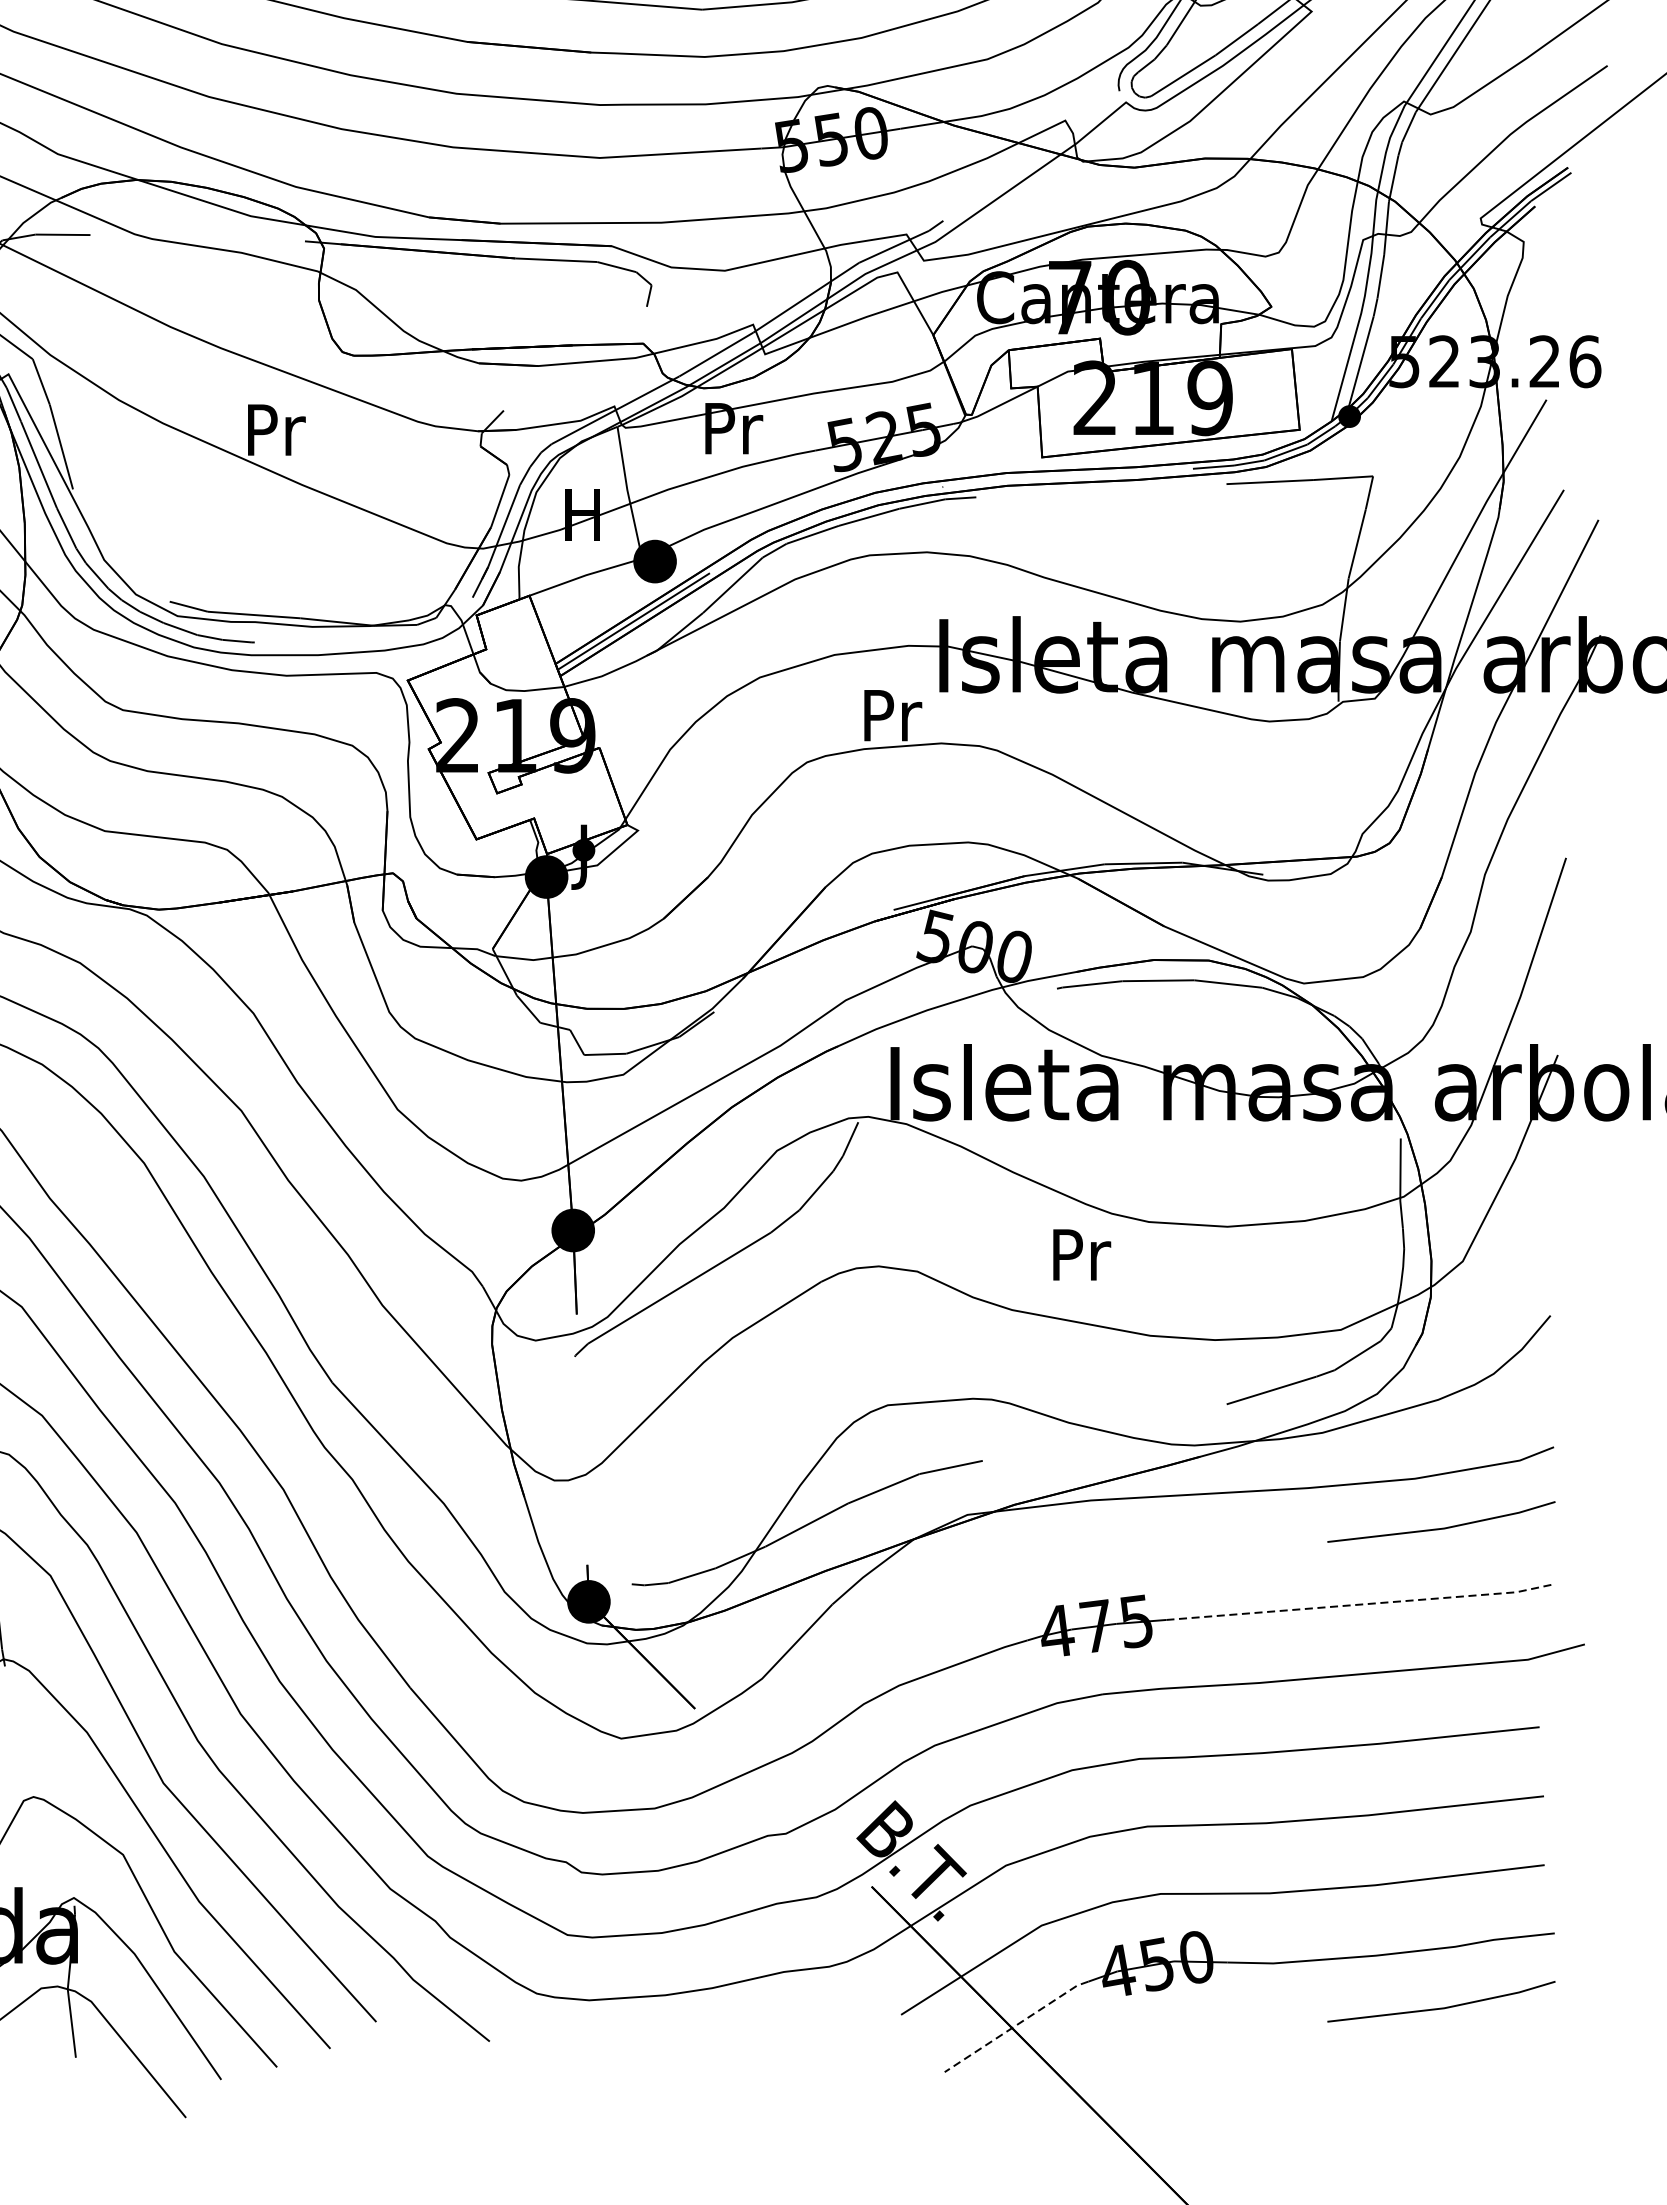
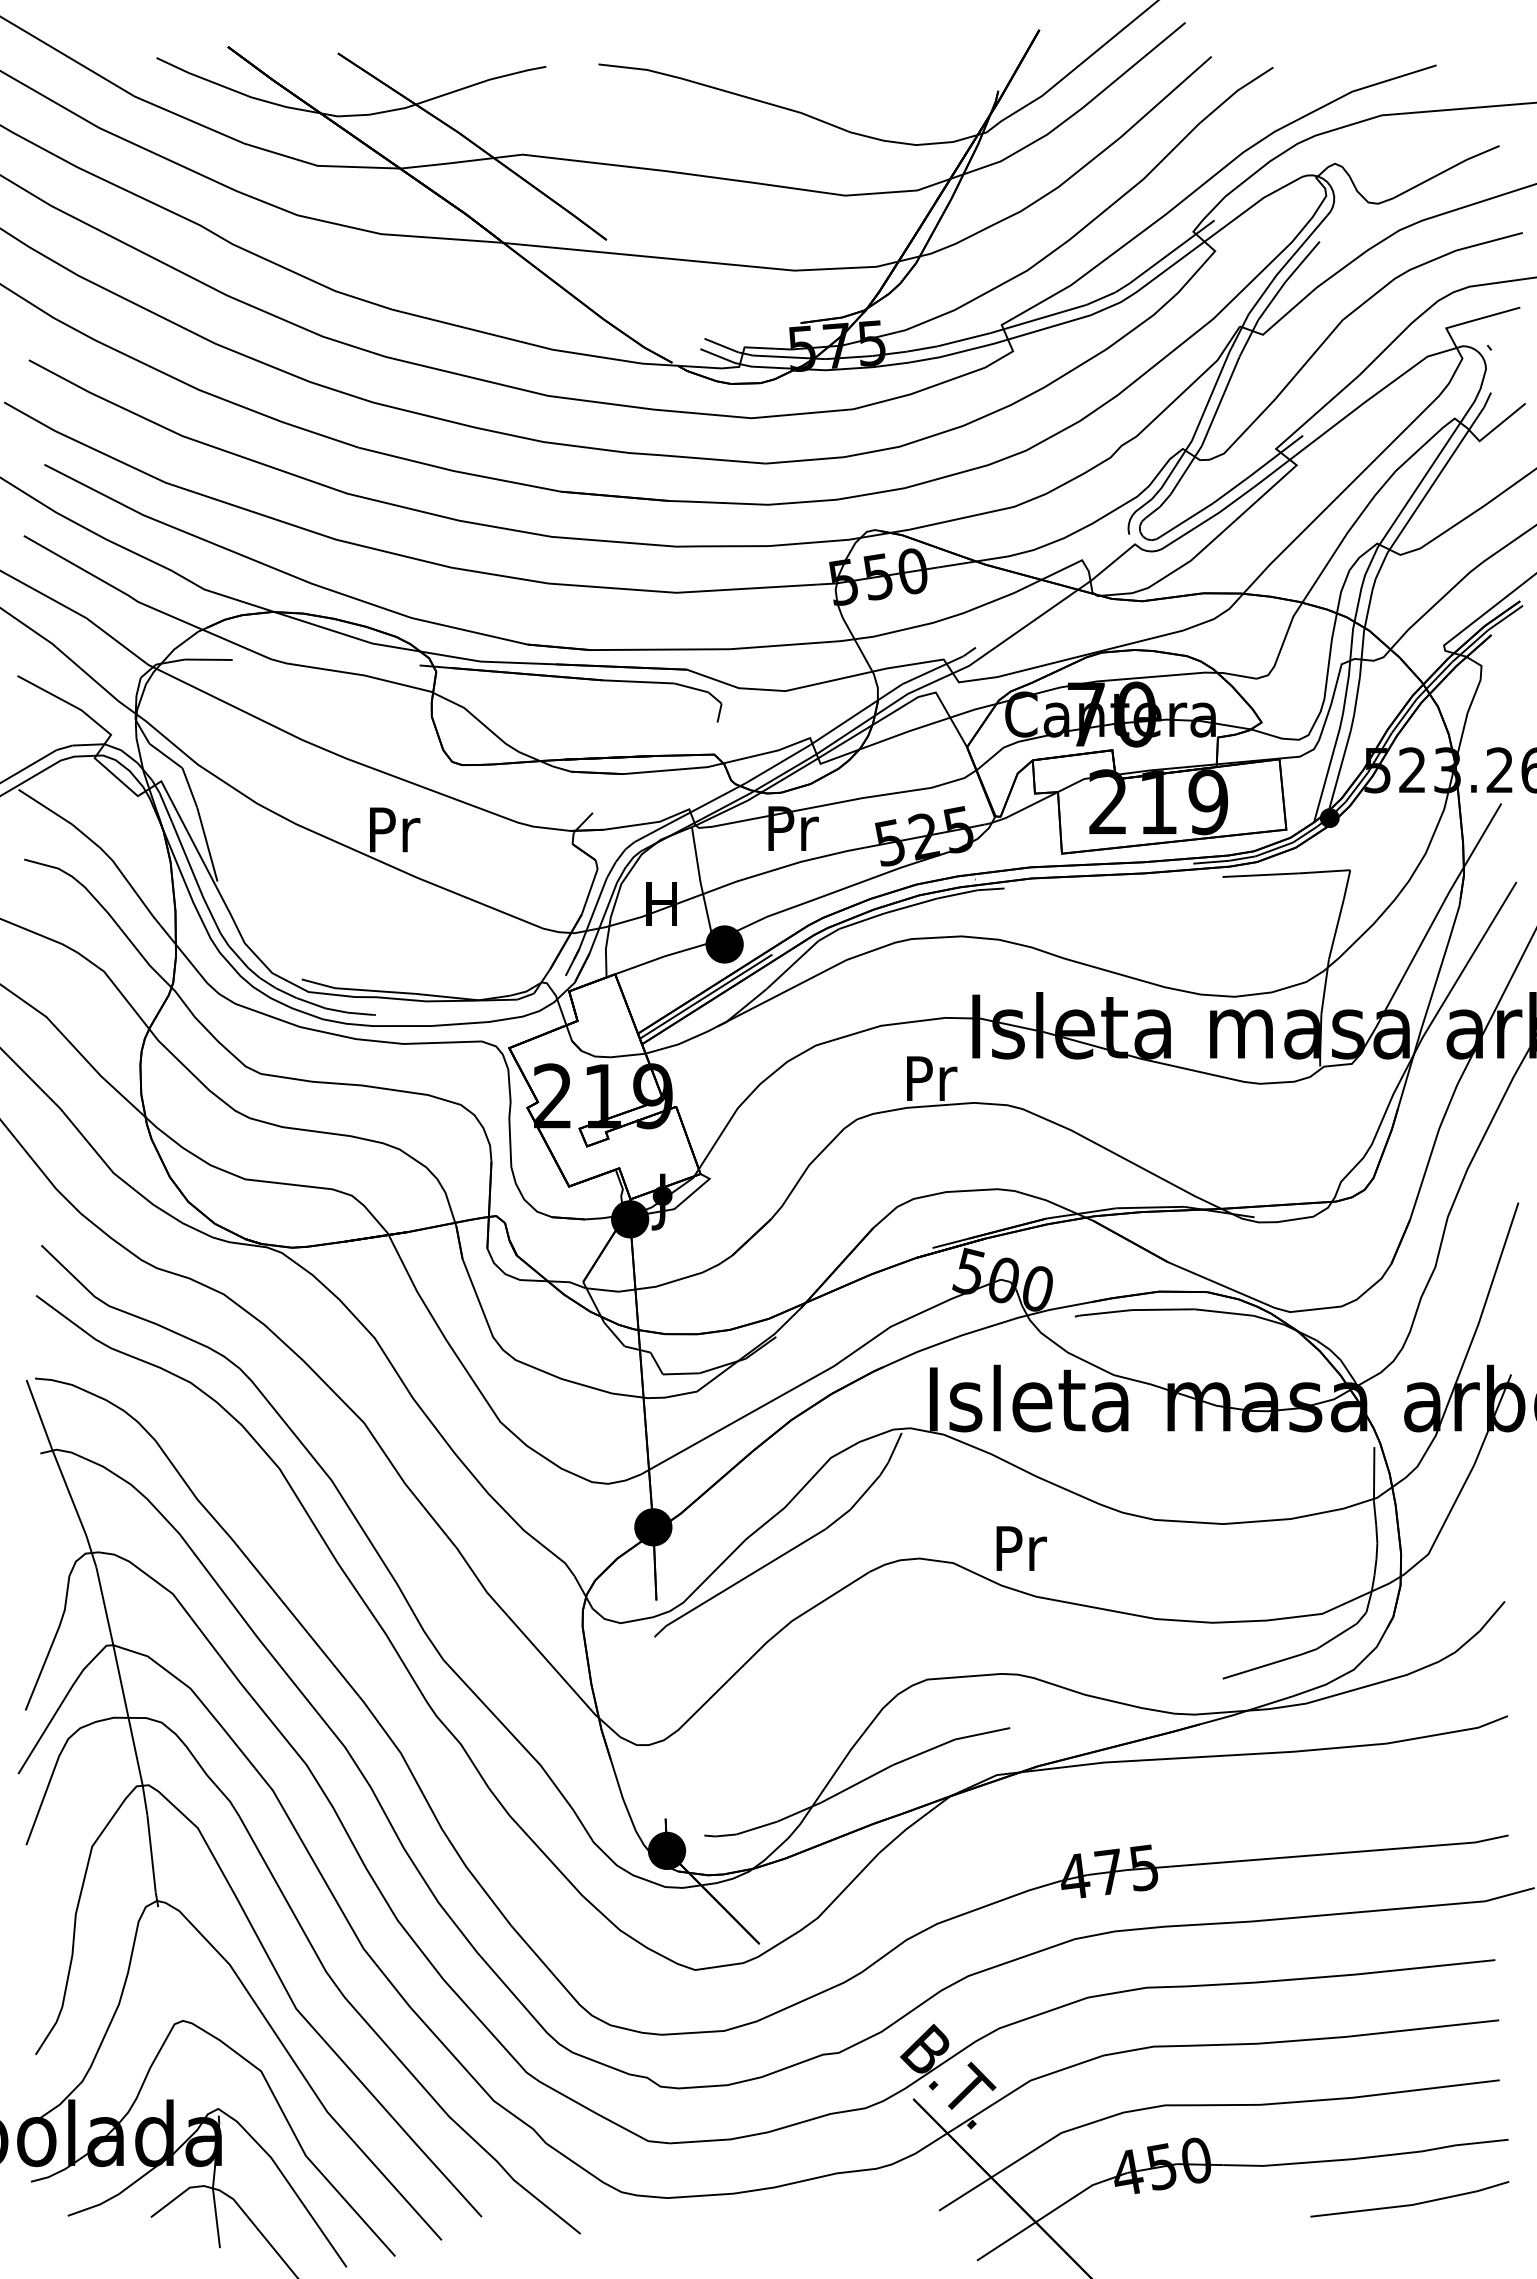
text: (1081, 1254) -> (1021, 1548), moved
line: (1441, 1527) -> (1409, 1786), removed
line: (1363, 1604) -> (1341, 1853), dashed -> solid
line: (1016, 2024) -> (1039, 2219), dashed -> solid

